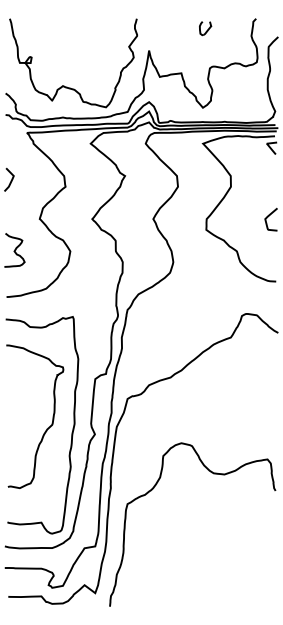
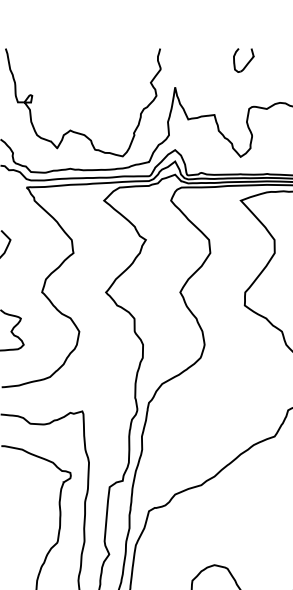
part: (205, 28) -> (243, 60), size x1.43

